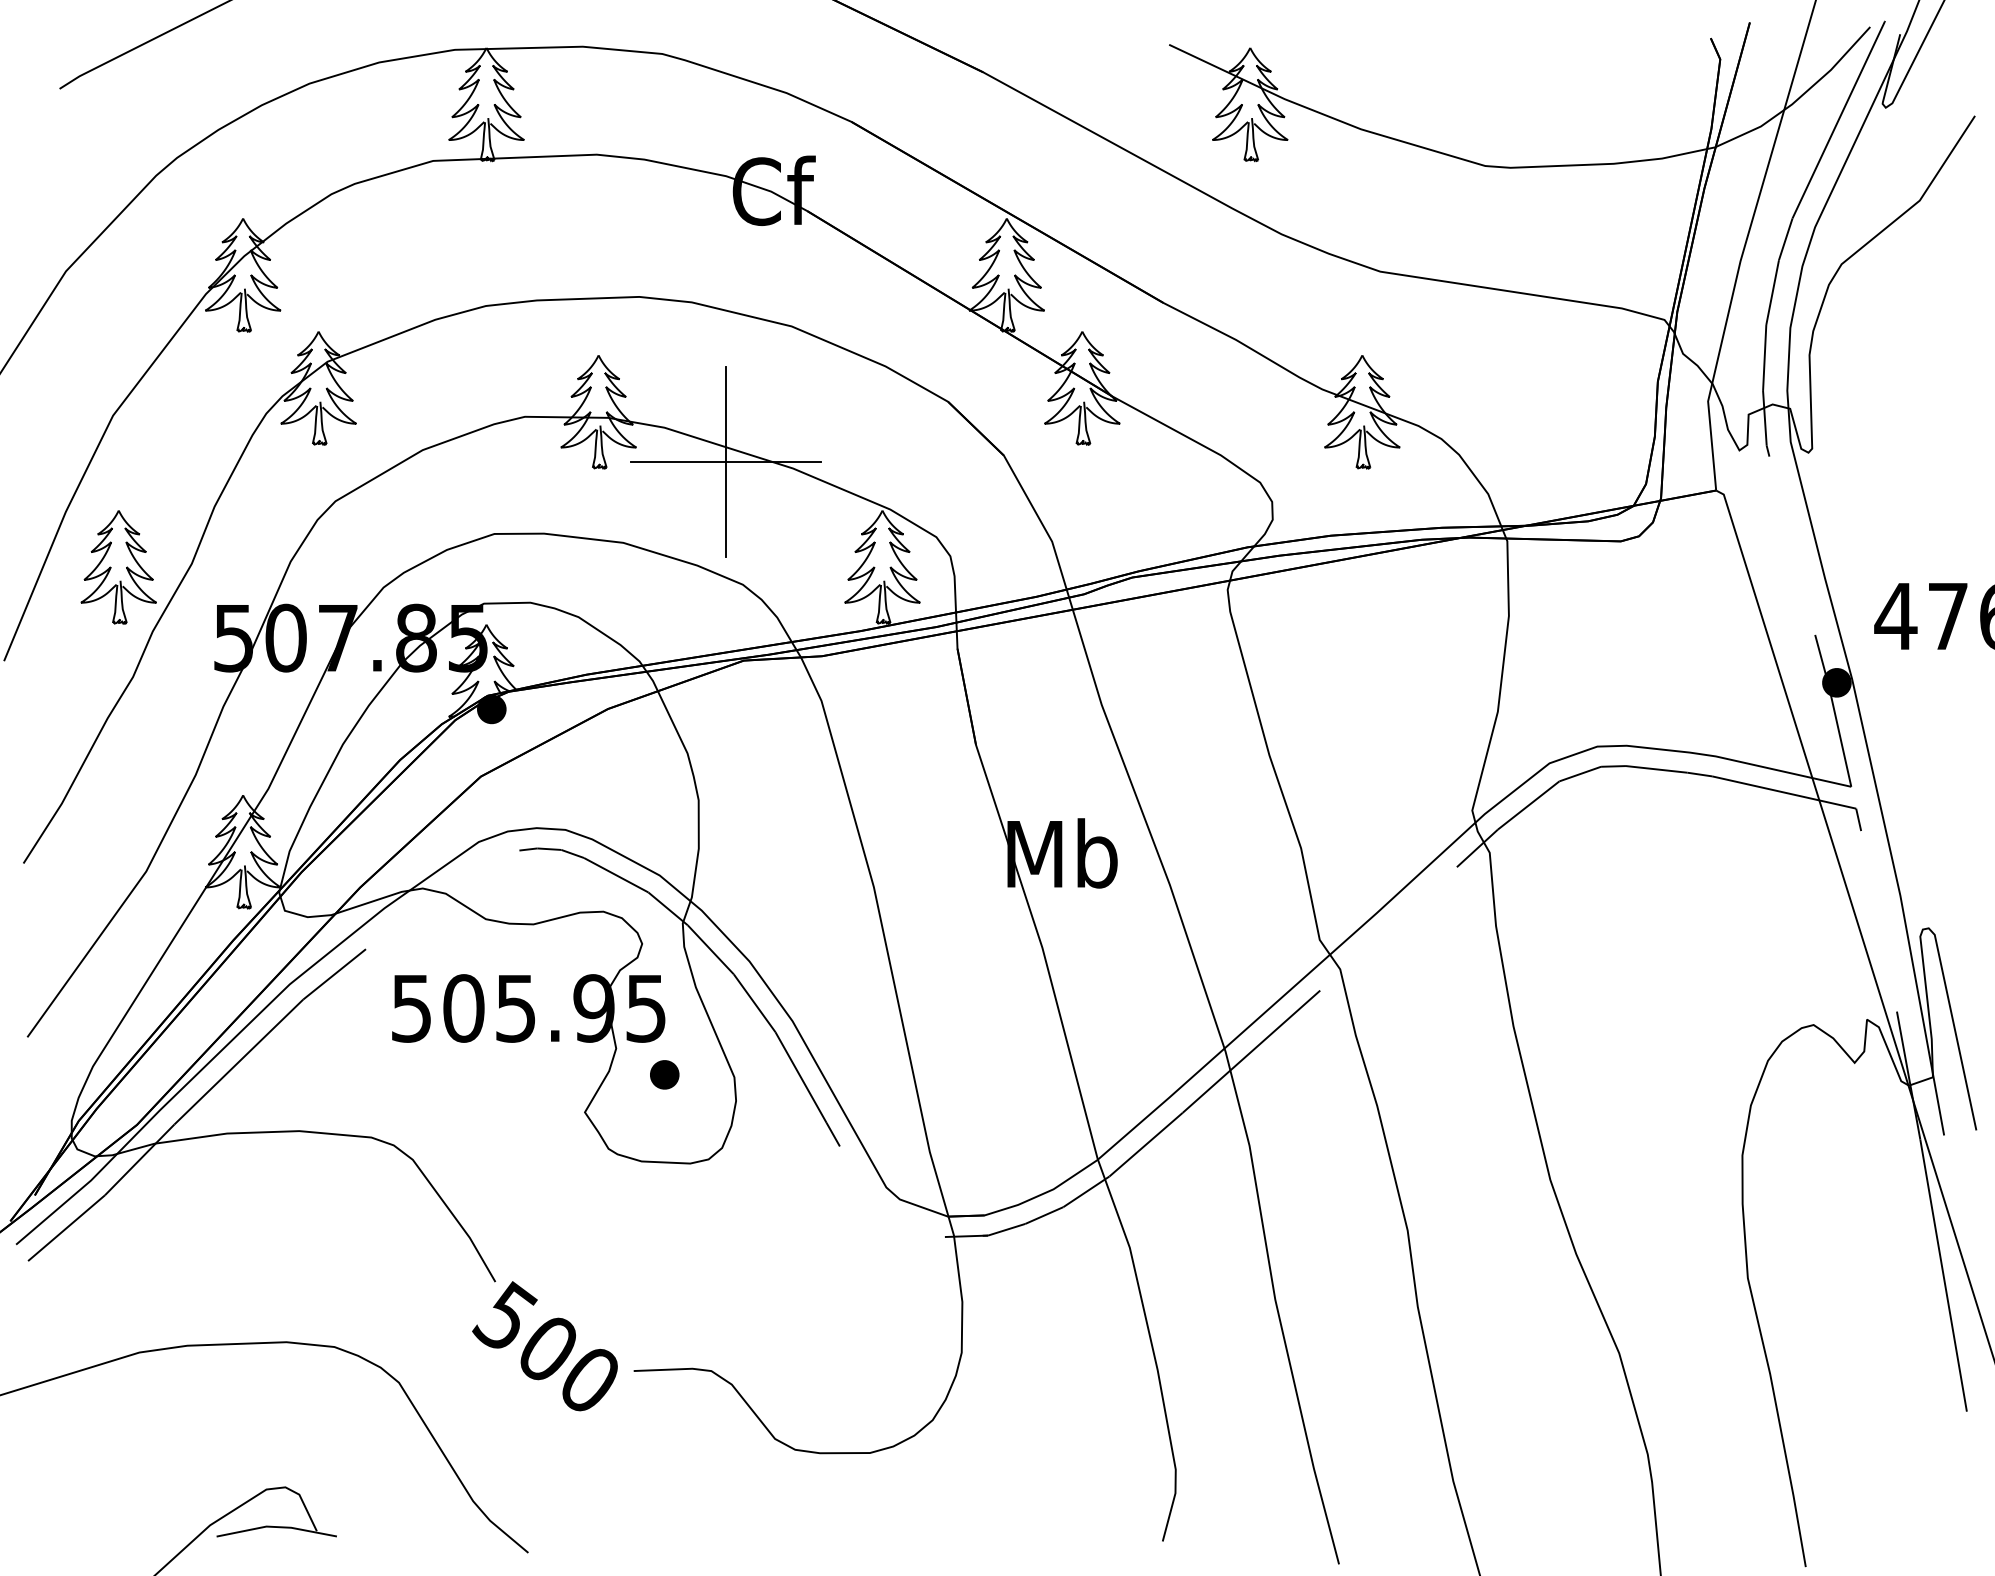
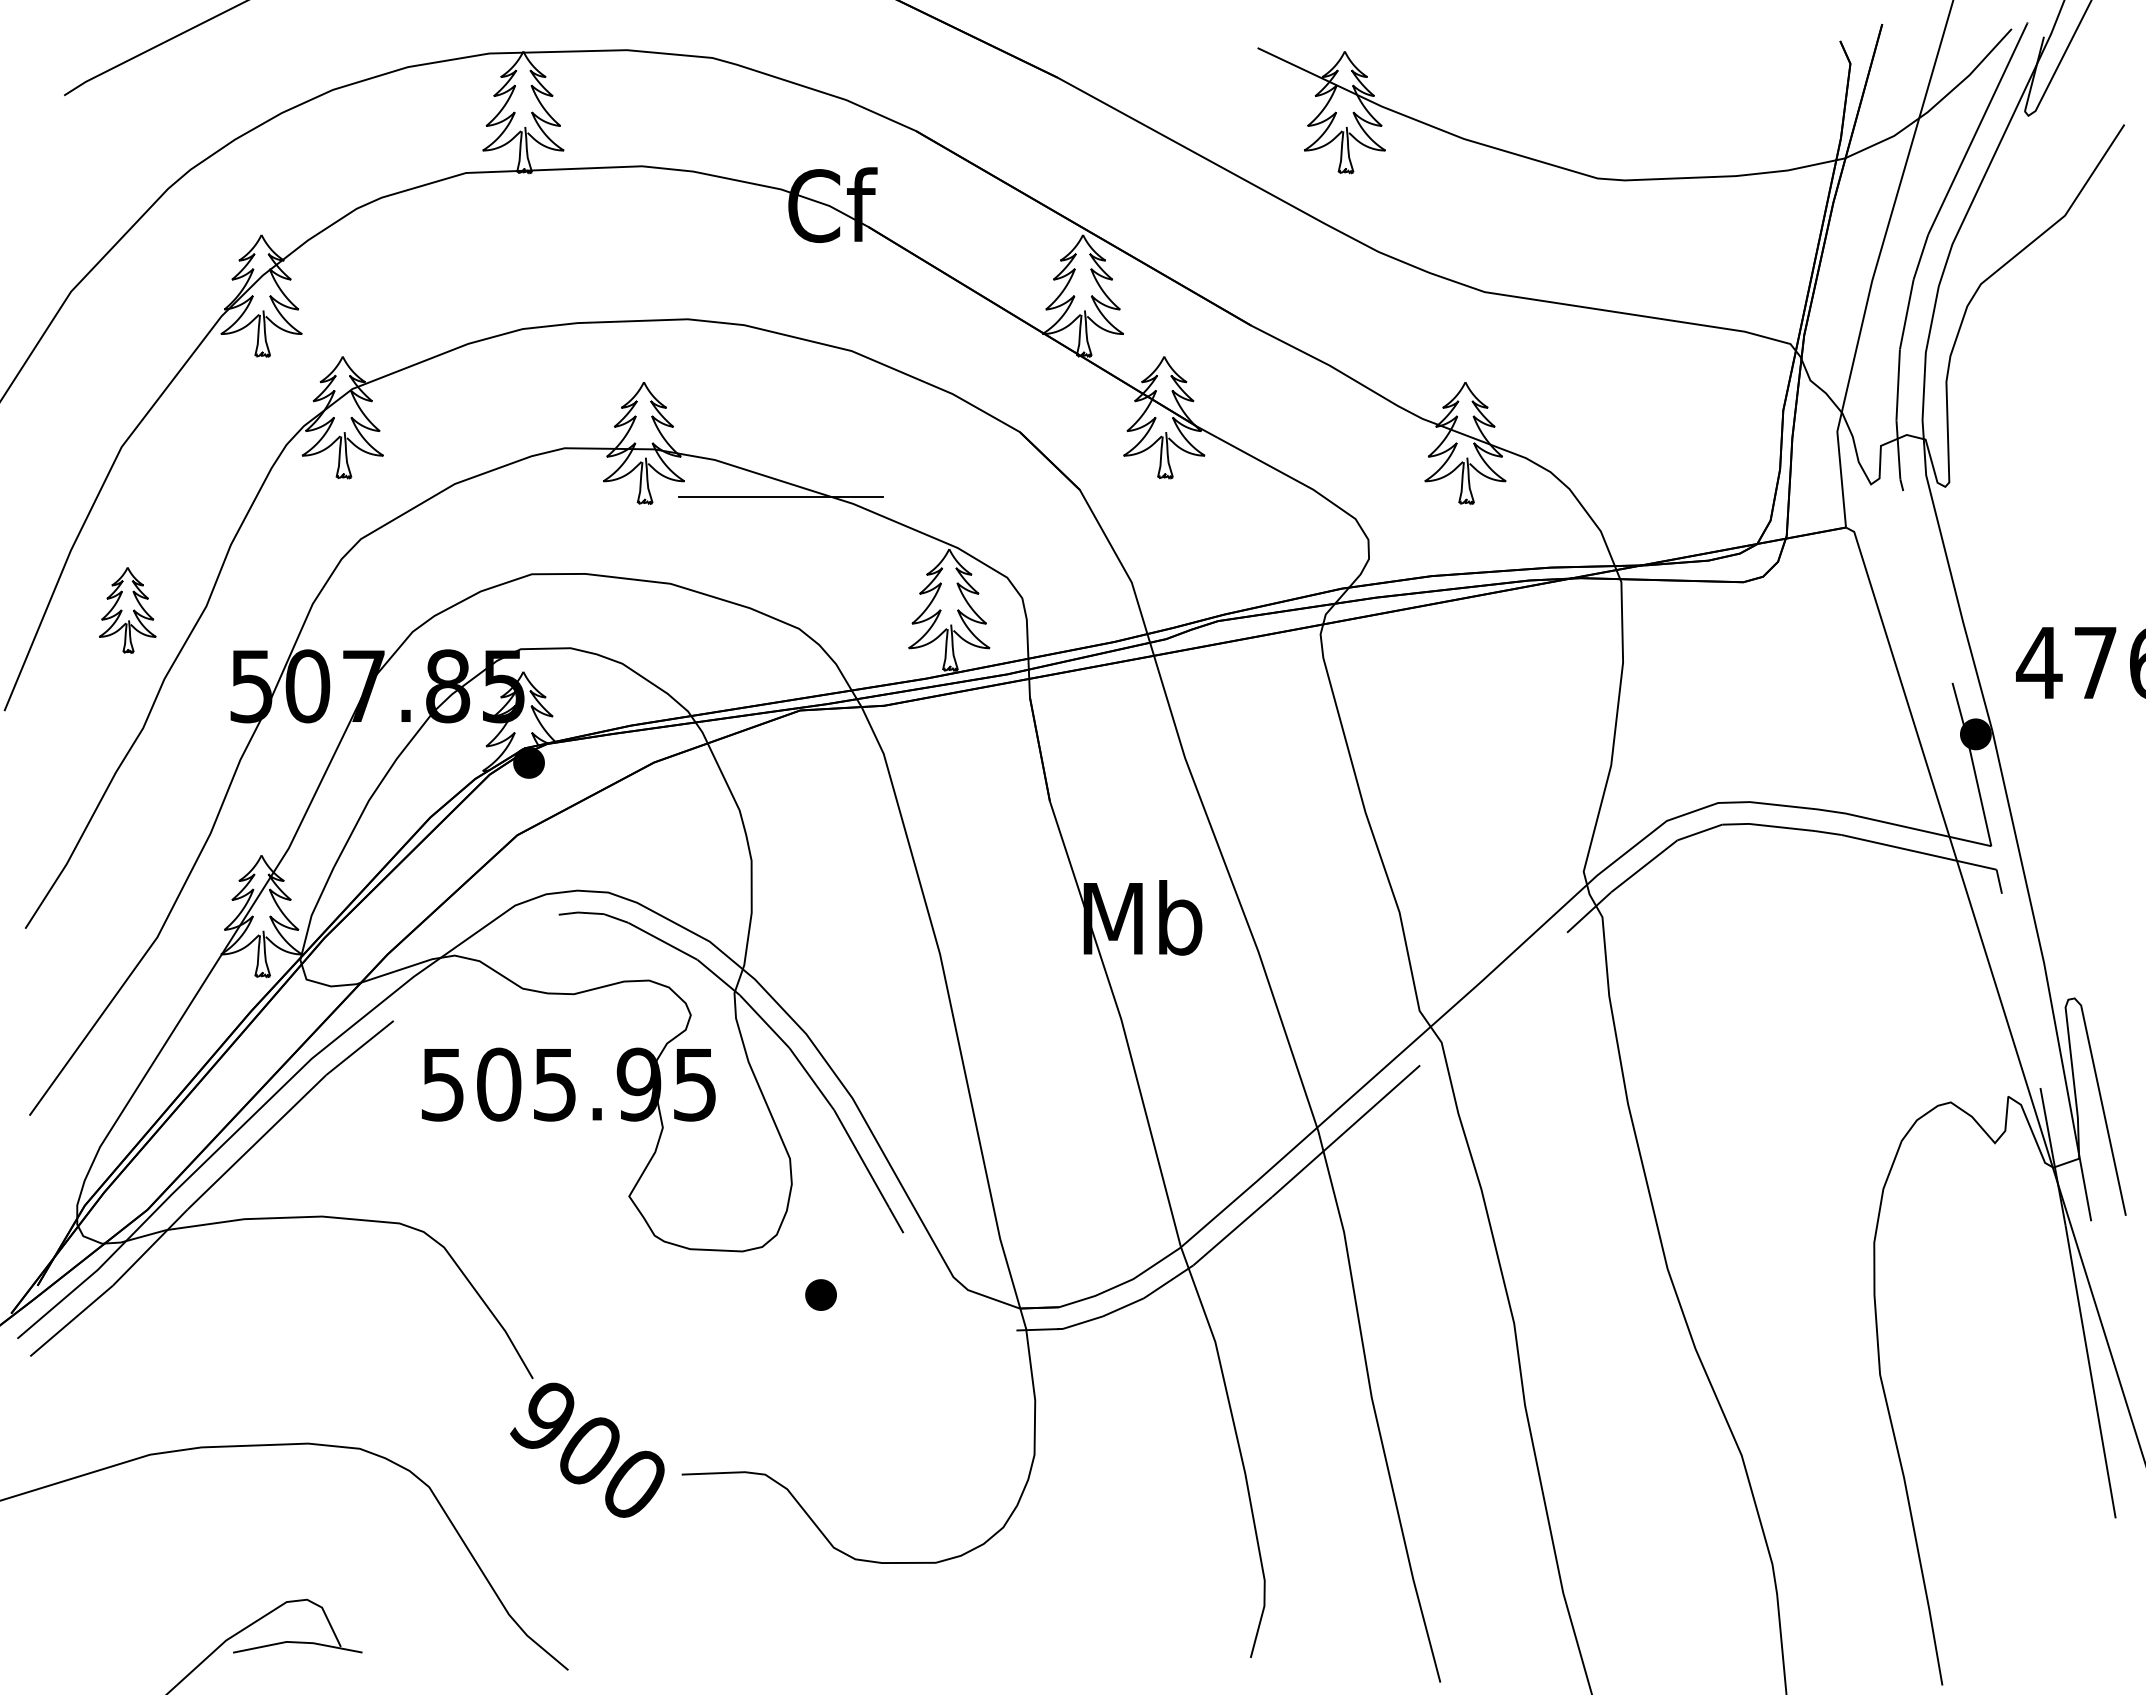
line: (726, 461) -> (781, 496), removed
part: (118, 567) -> (127, 610), size x0.7
part: (664, 1074) -> (820, 1294), moved
text: (505, 1314) -> (543, 1413), 500 -> 900

